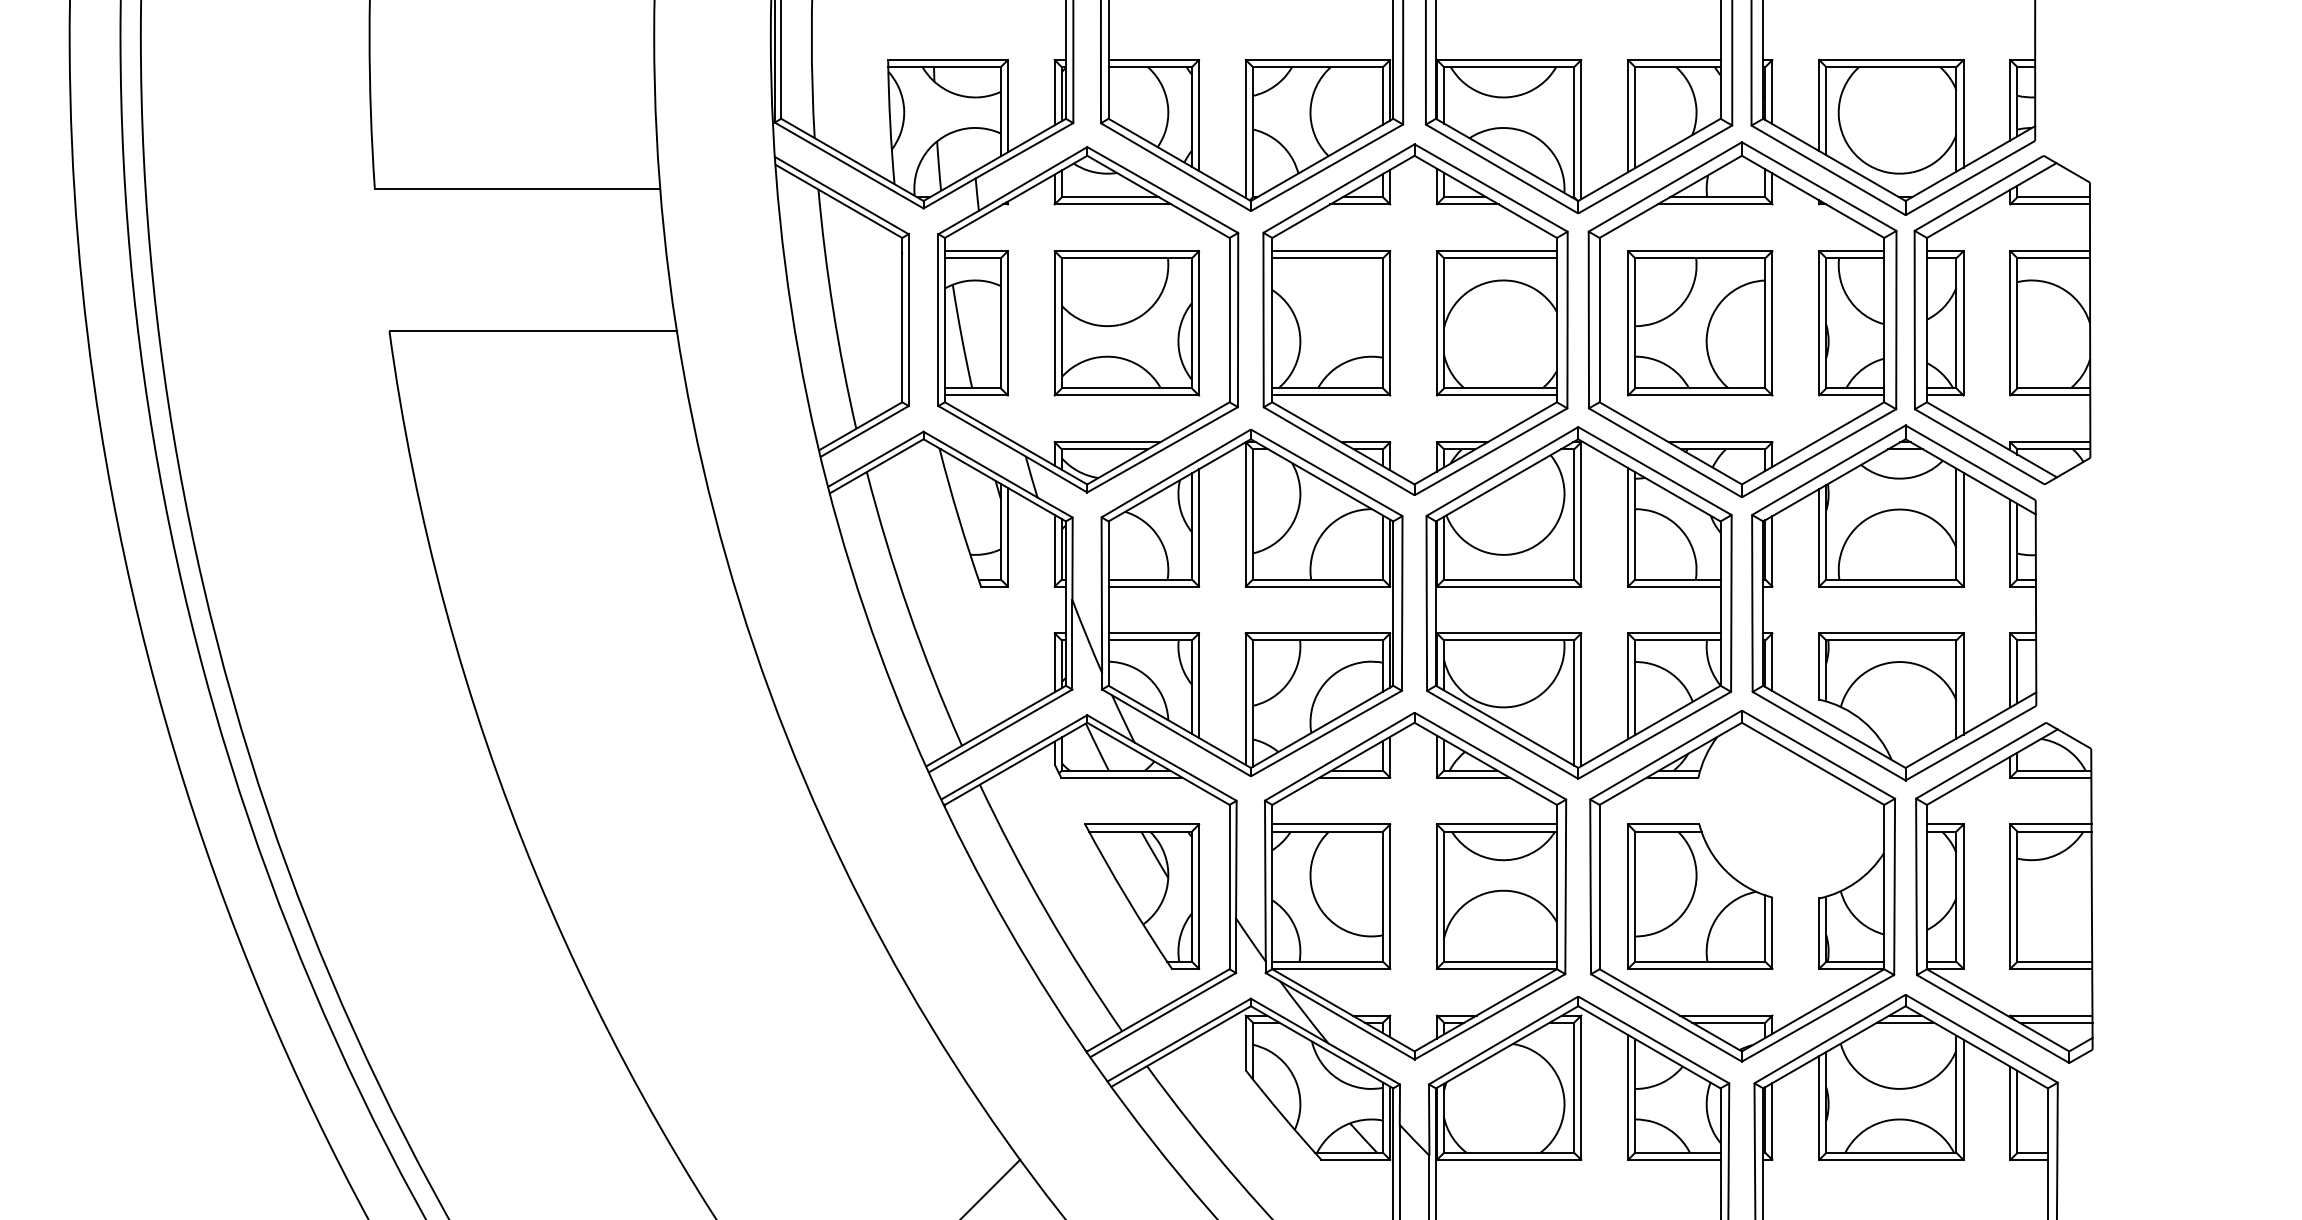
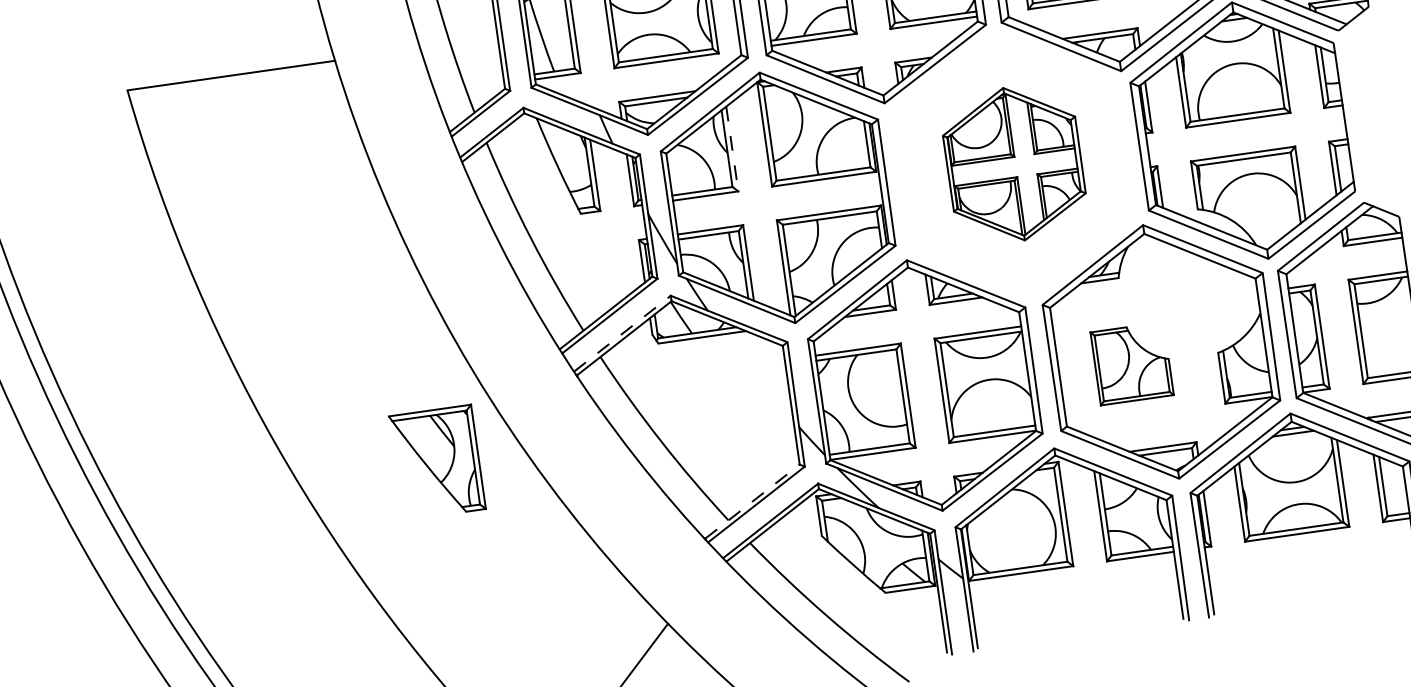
line: (1199, 527) -> (732, 148), solid -> dashed
part: (1578, 602) -> (1013, 163), size x0.6
line: (1014, 757) -> (622, 333), solid -> dashed
part: (1142, 896) -> (437, 462), moved
part: (1700, 896) -> (1132, 363), size x0.7
line: (1158, 1010) -> (752, 501), solid -> dashed

